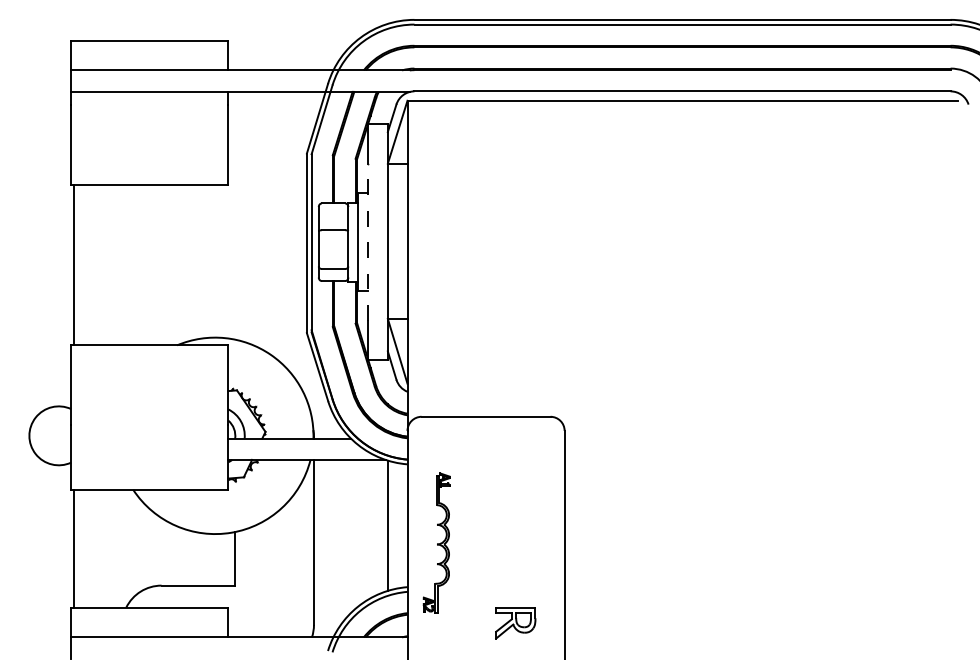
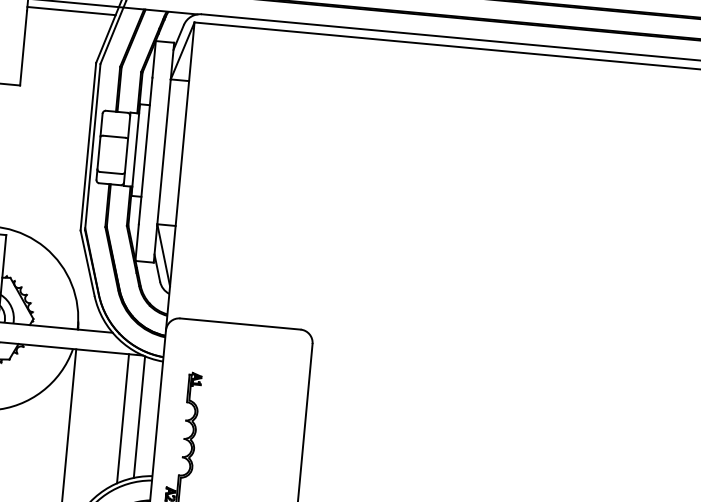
line: (275, 100) -> (71, 10), added
line: (368, 242) -> (145, 151), dashed -> solid
line: (370, 528) -> (123, 418), added

